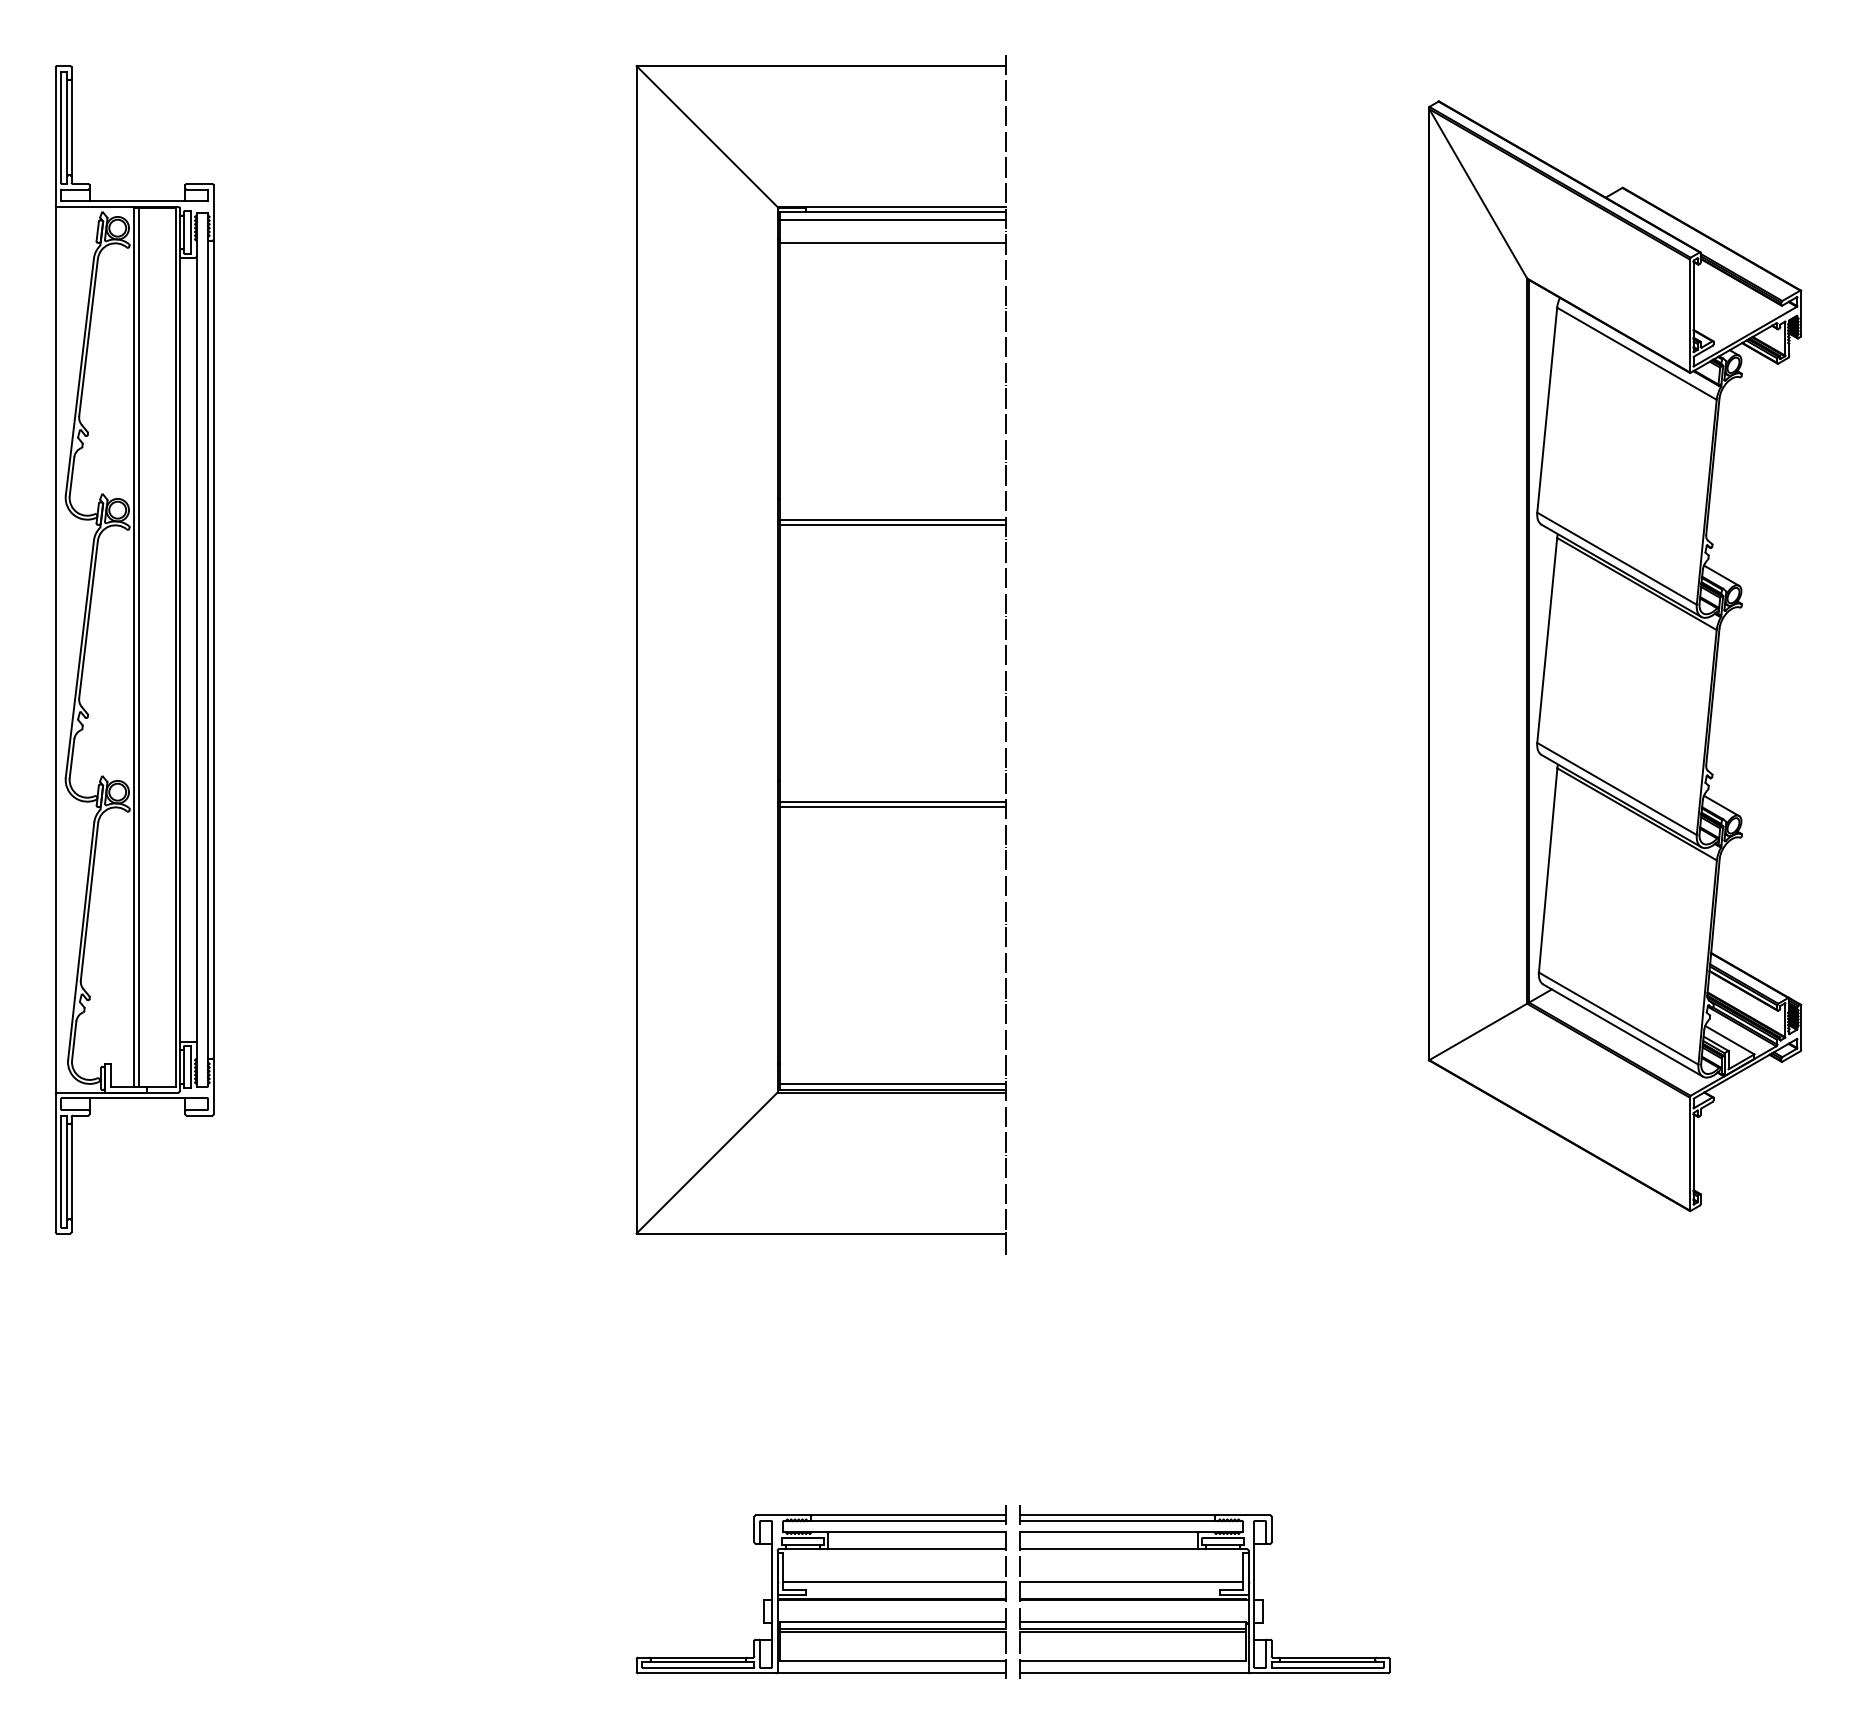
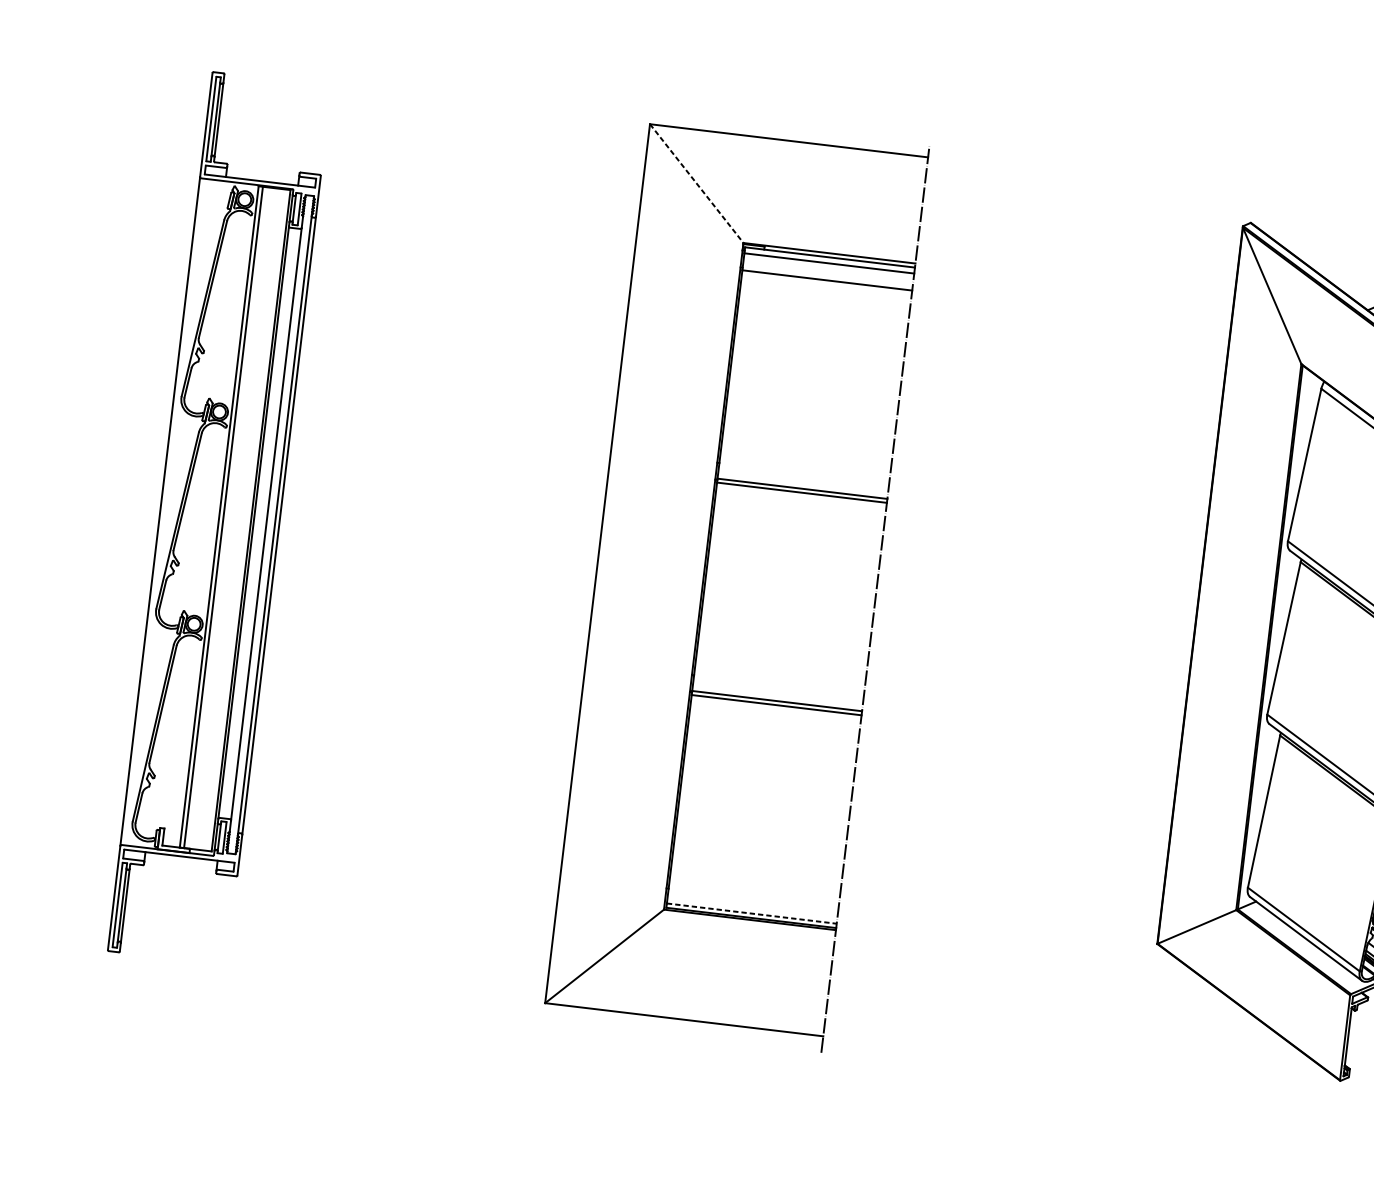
line: (707, 137) -> (696, 184), solid -> dashed
line: (893, 1083) -> (752, 913), solid -> dashed

